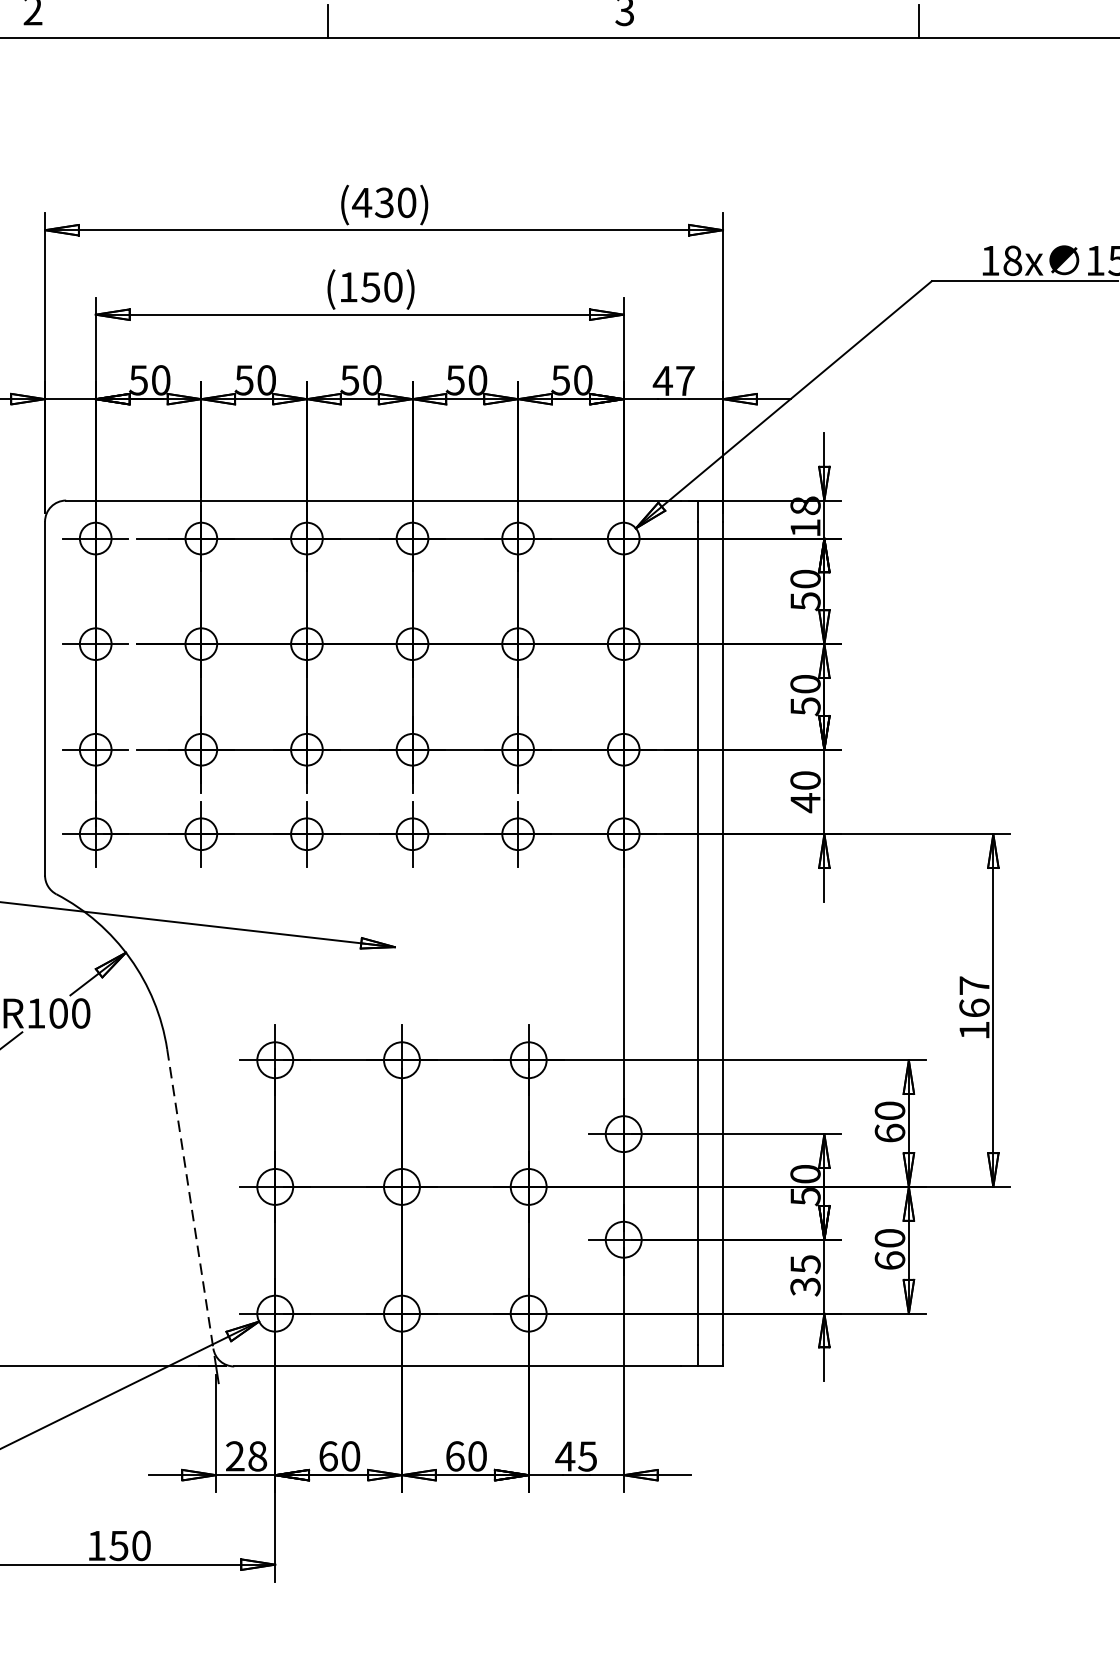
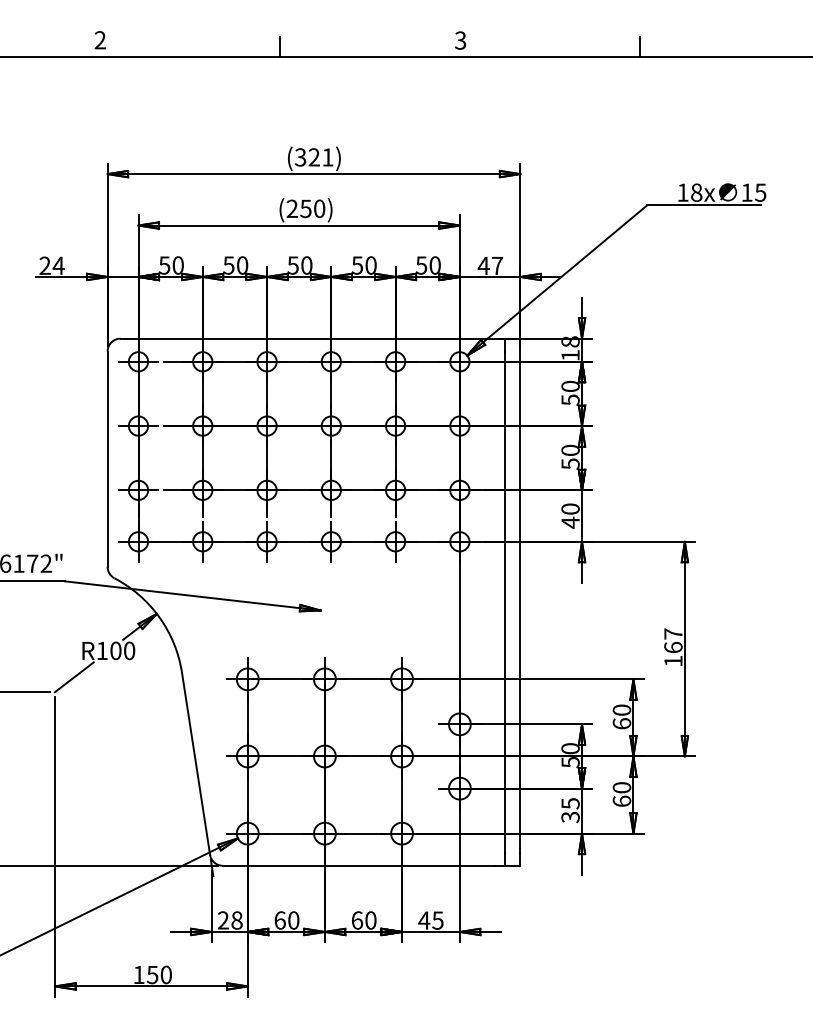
text: (383, 202) -> (313, 157), (430) -> (321)
text: (347, 286) -> (291, 208), (150) -> (250)
line: (191, 1200) -> (196, 764), dashed -> solid

